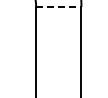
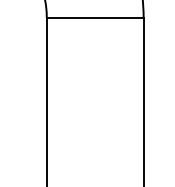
line: (58, 6) -> (94, 17), dashed -> solid

